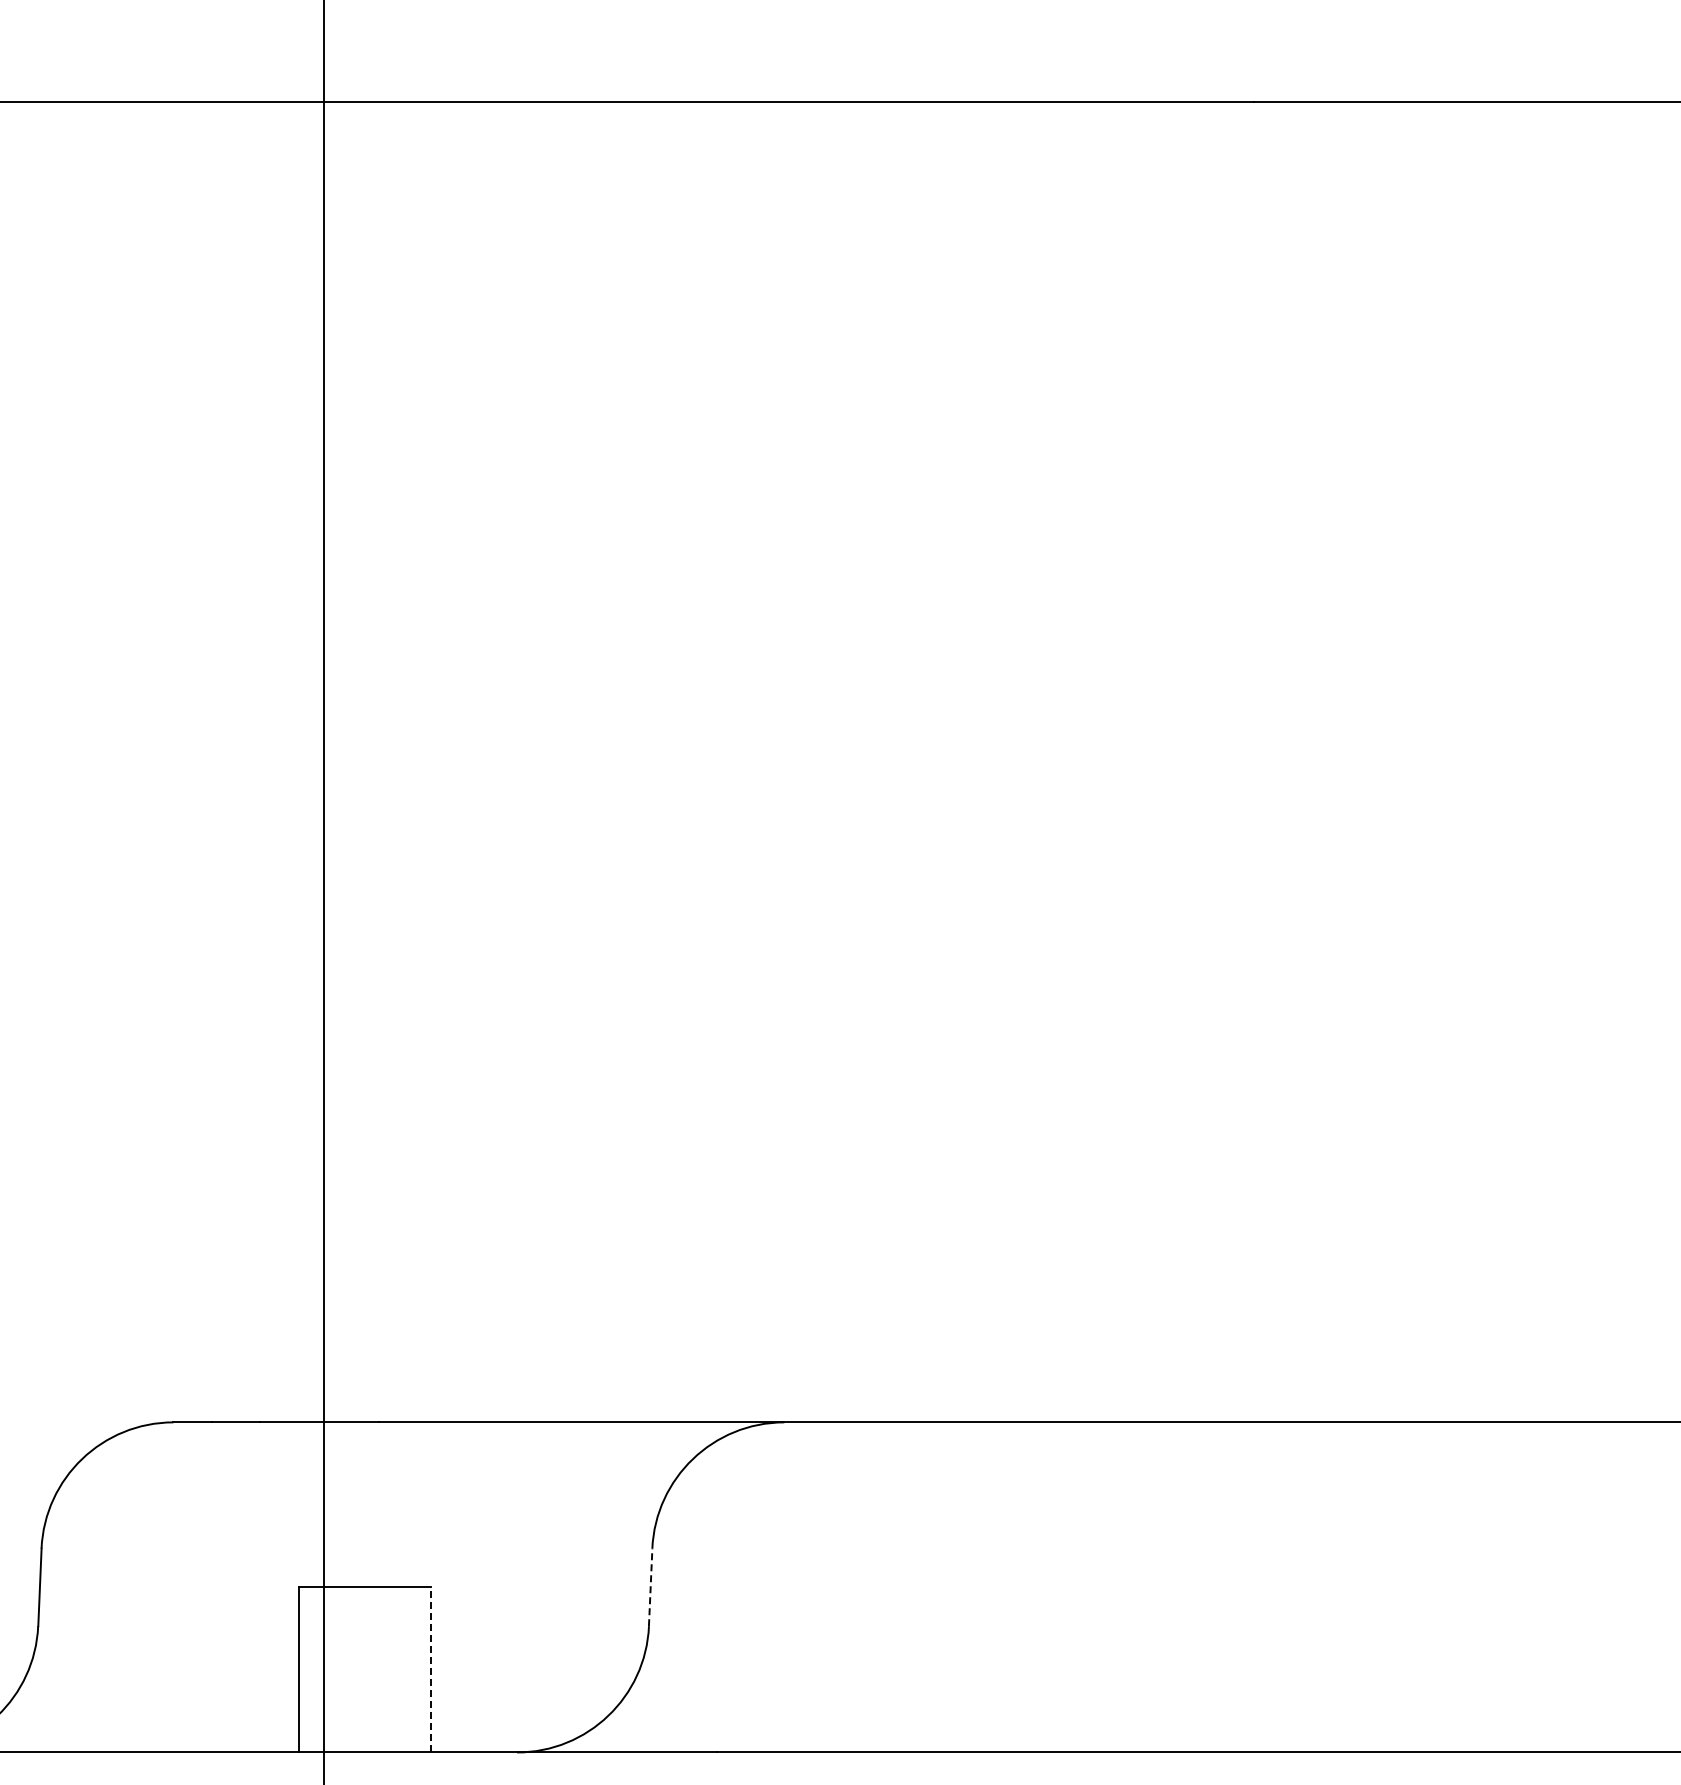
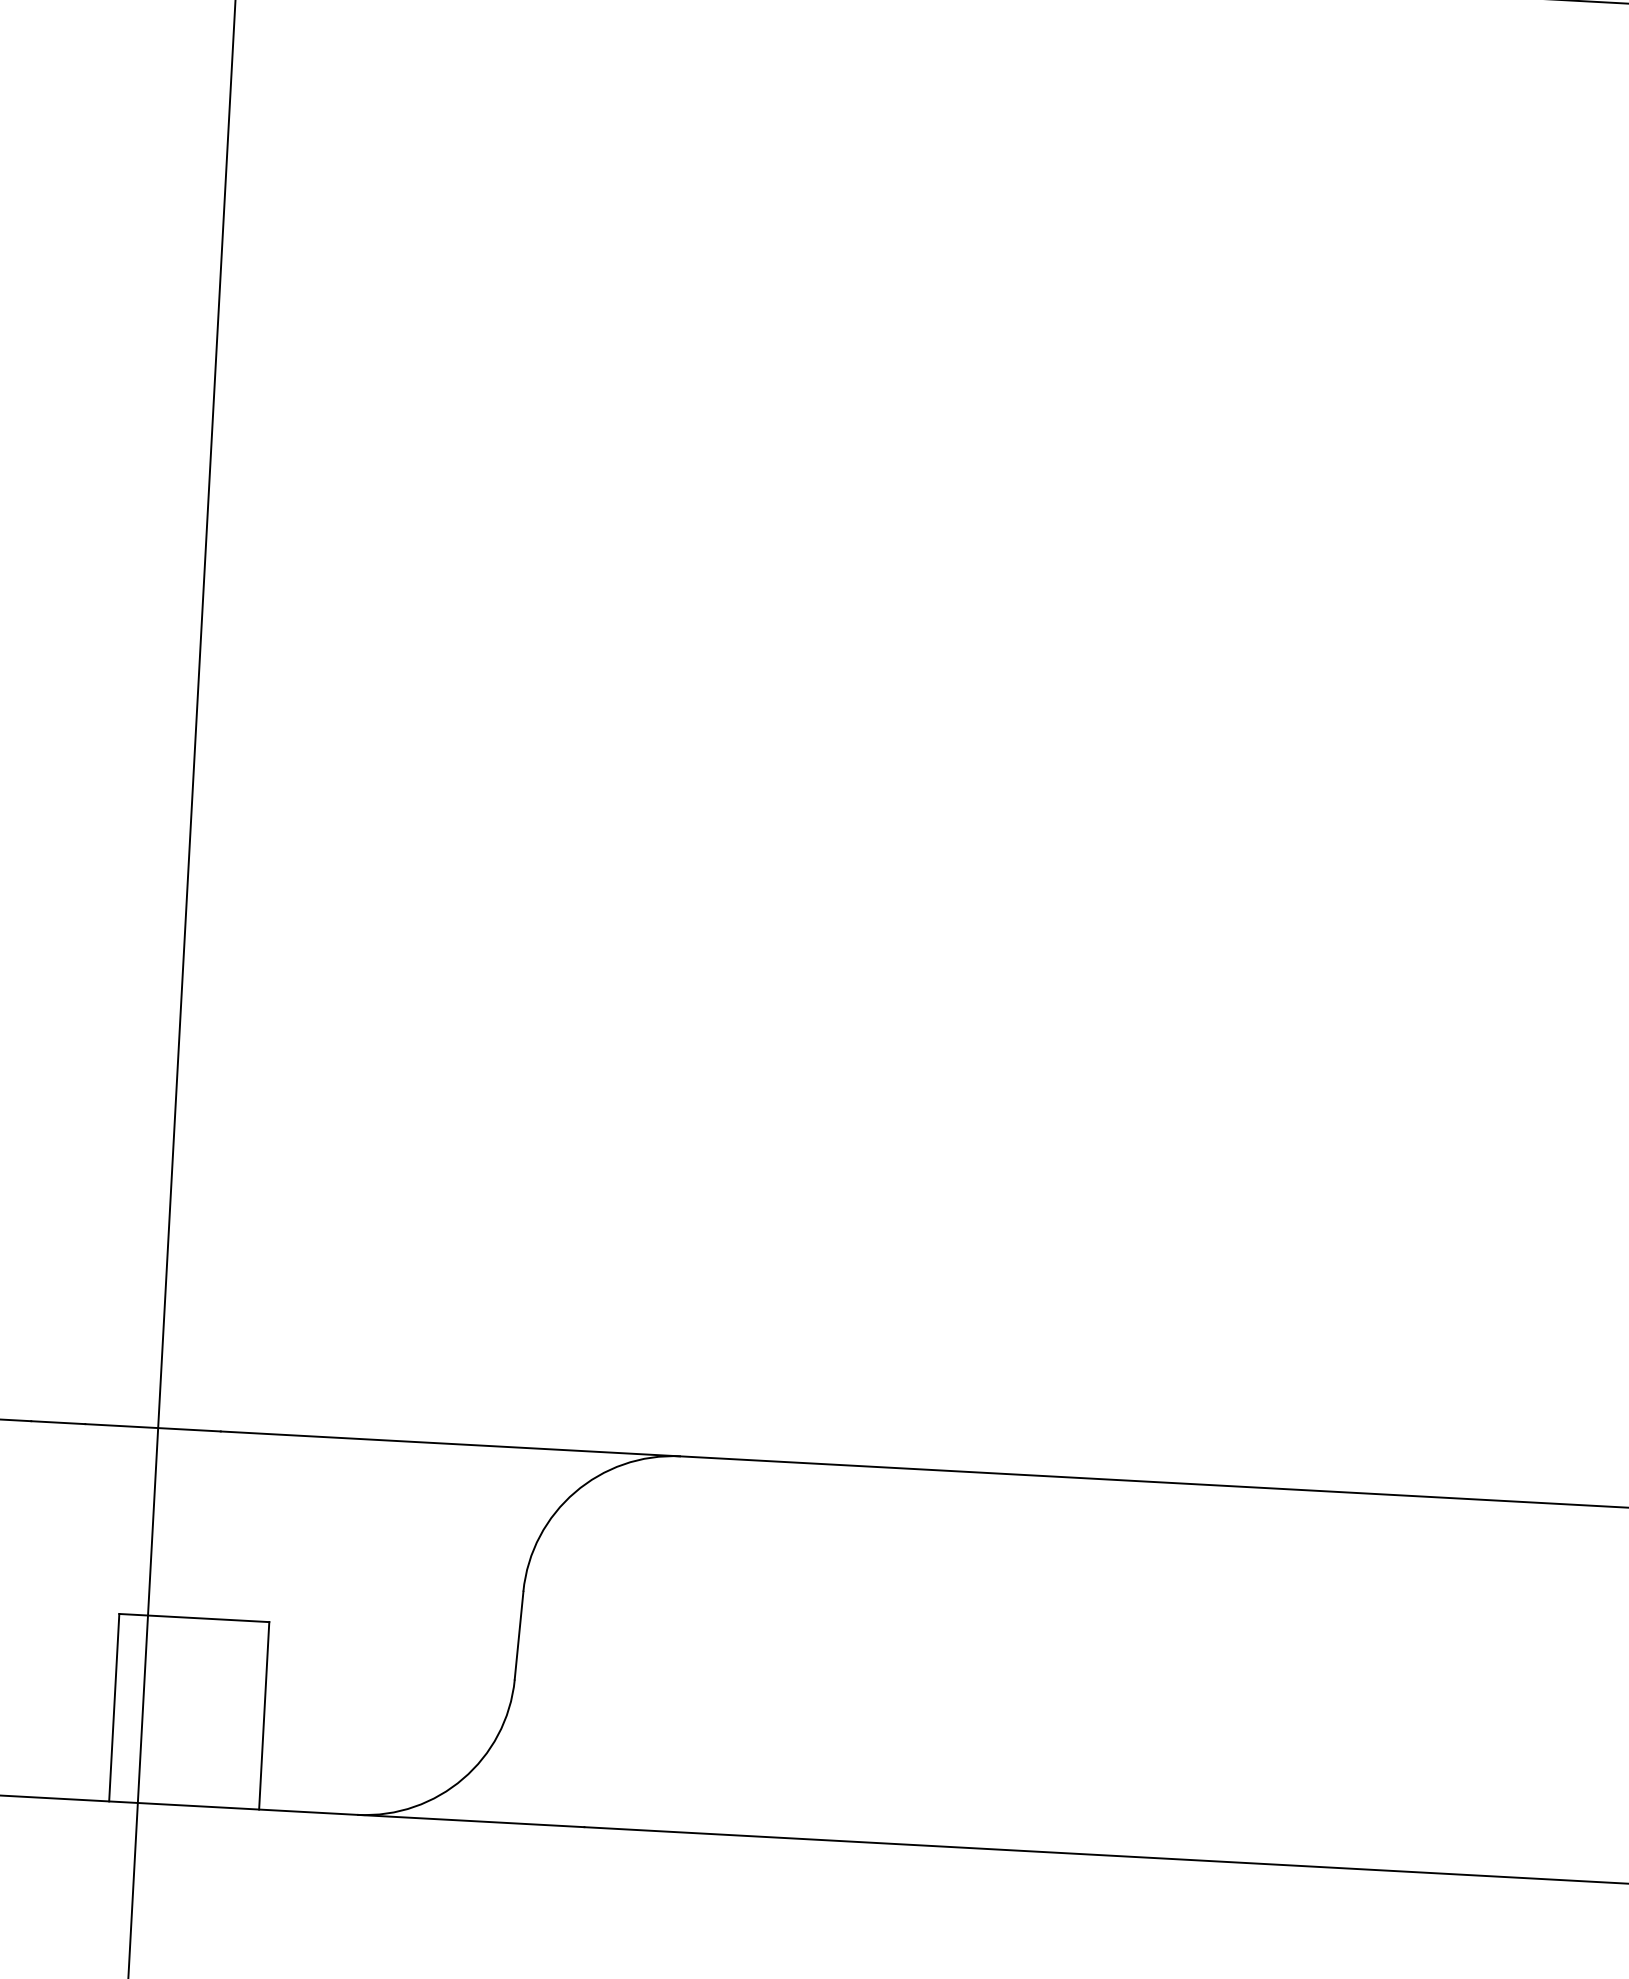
line: (650, 1587) -> (518, 1635), dashed -> solid
line: (430, 1669) -> (263, 1715), dashed -> solid

